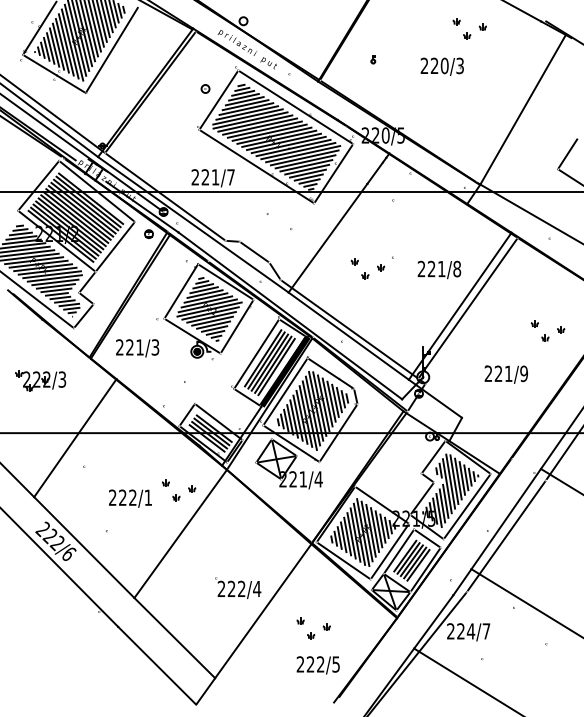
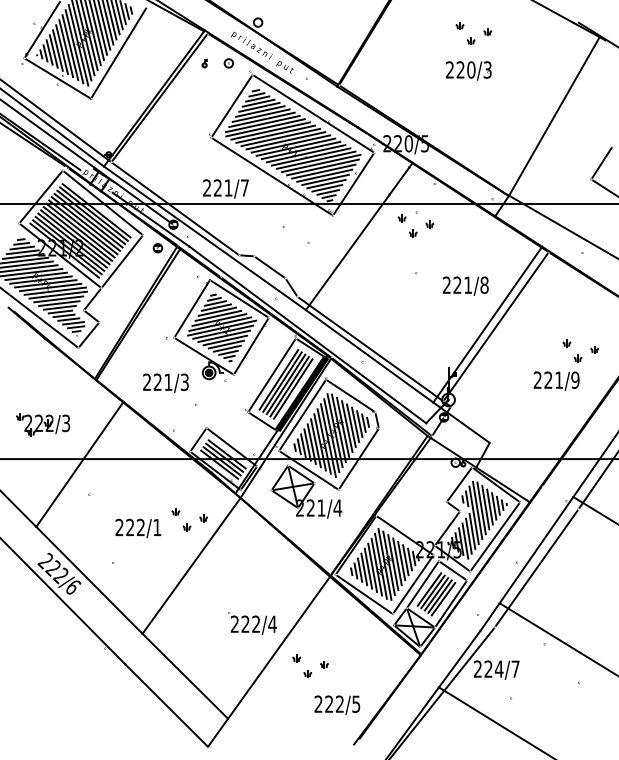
part: (469, 28) -> (473, 33), moved
part: (373, 59) -> (204, 63), moved
part: (205, 89) -> (228, 63), moved
part: (367, 268) -> (415, 225), moved
text: (137, 347) -> (165, 382), moved
part: (506, 374) -> (556, 380), moved
part: (40, 380) -> (43, 424), moved
part: (313, 627) -> (310, 665), moved

